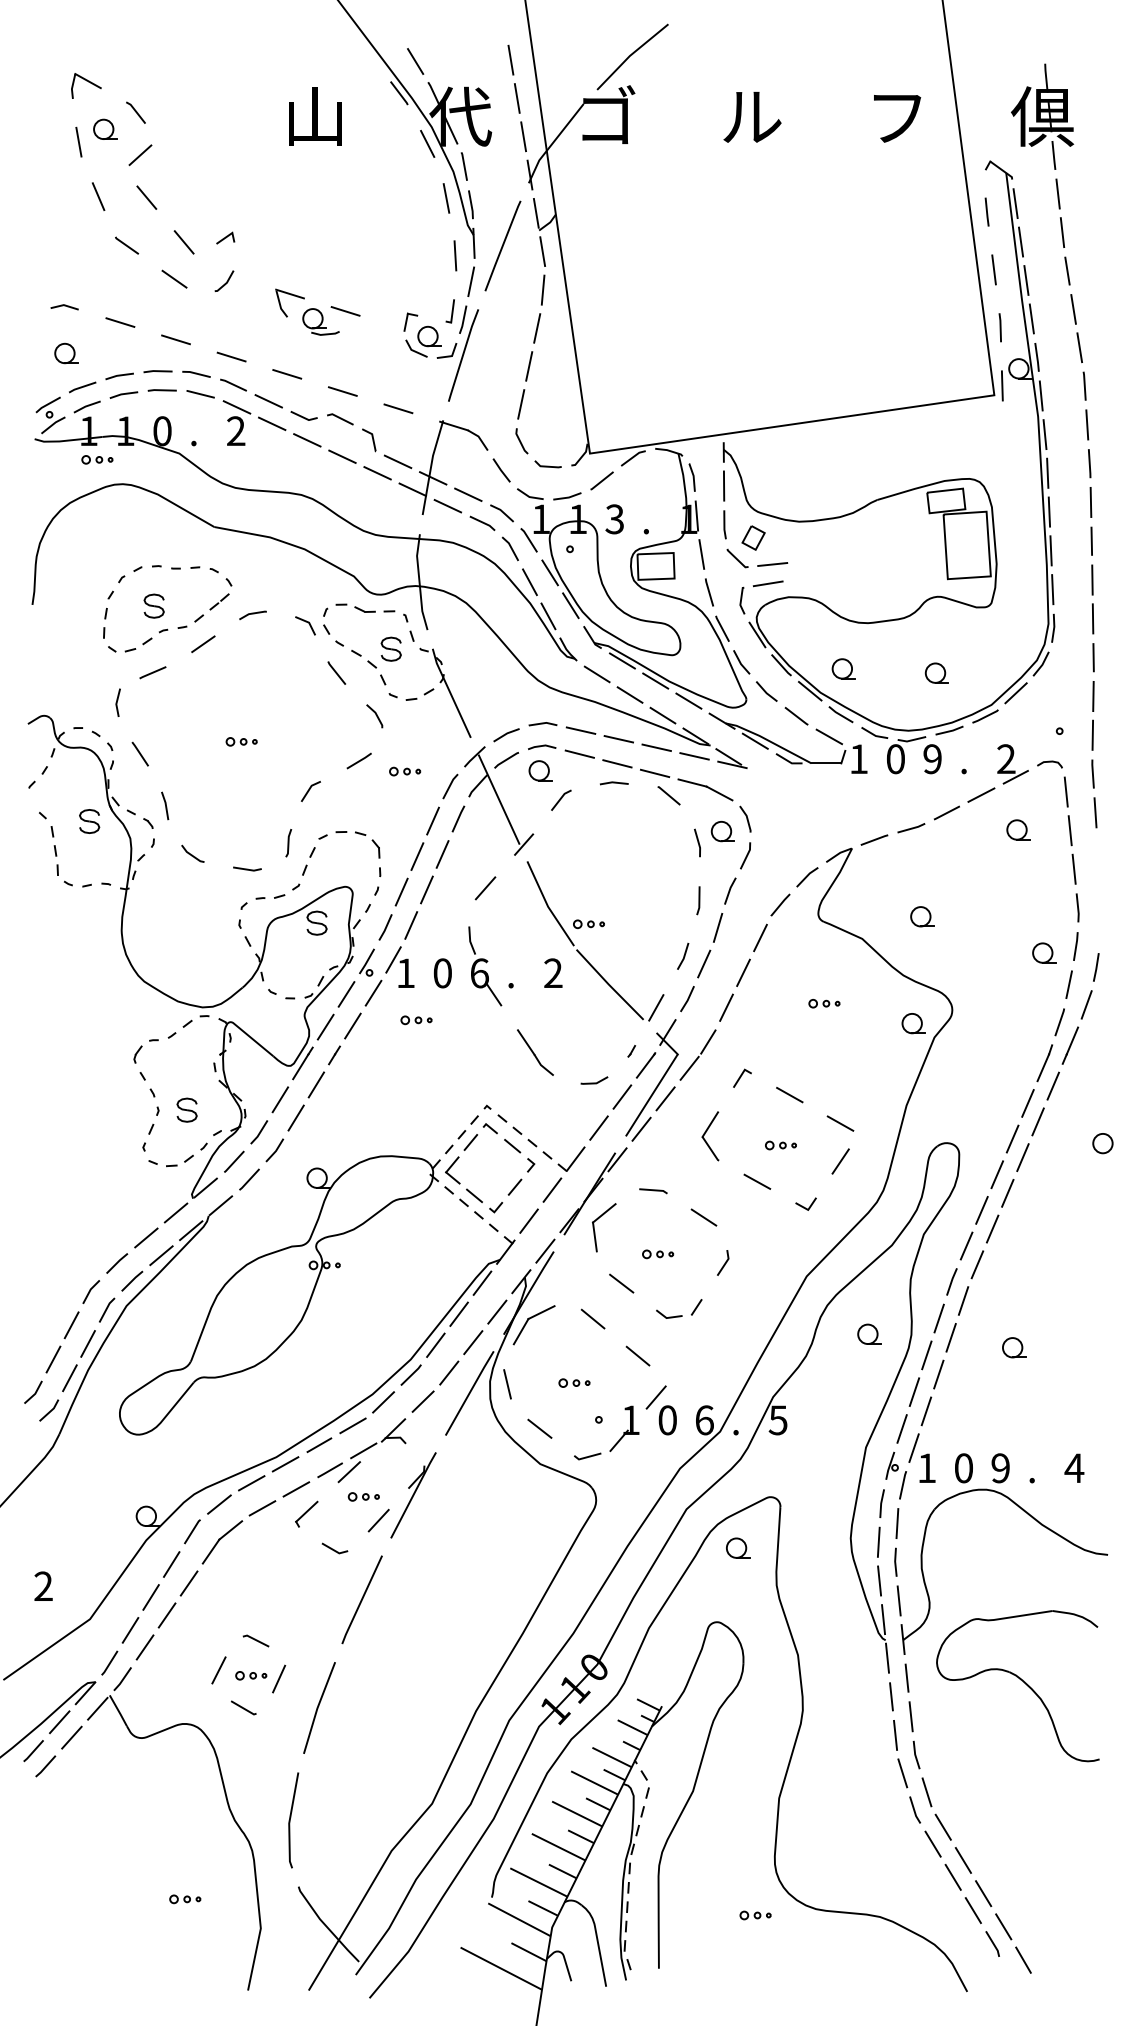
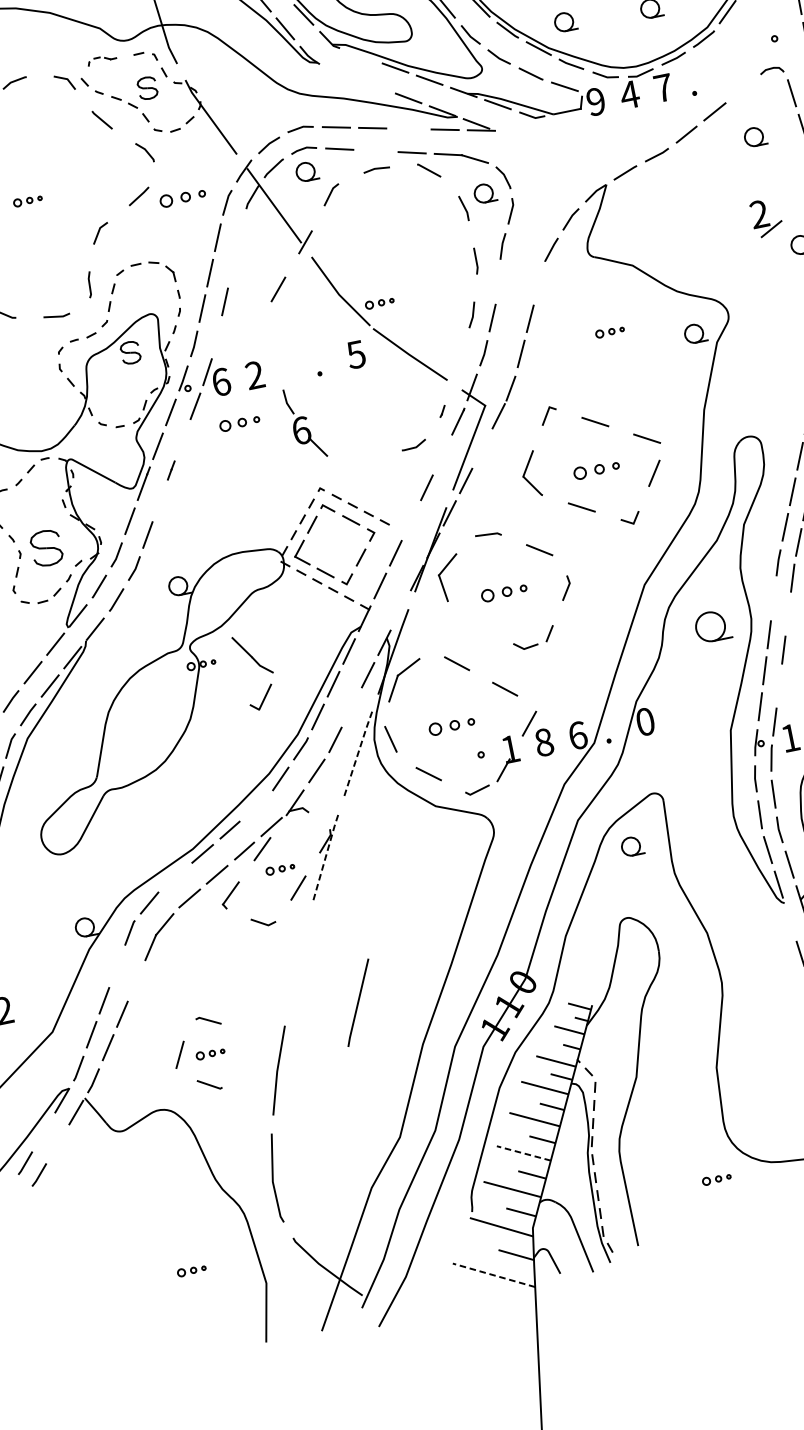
part: (349, 609) -> (101, 59), size x0.6
line: (621, 660) -> (360, 55), removed
line: (596, 674) -> (340, 73), removed
line: (629, 694) -> (374, 85), removed
line: (656, 747) -> (408, 128), removed
text: (858, 759) -> (595, 102), 1 -> 9
text: (895, 759) -> (629, 95), 0 -> 4
text: (932, 759) -> (663, 88), 9 -> 7
line: (617, 763) -> (375, 150), removed
part: (1012, 764) -> (766, 218), moved
part: (405, 771) -> (183, 197), size x1.6
line: (458, 818) -> (240, 230), removed
line: (442, 854) -> (232, 266), removed
part: (922, 916) -> (683, 233), removed
line: (411, 925) -> (217, 337), removed
line: (717, 927) -> (498, 282), removed
line: (760, 937) -> (539, 283), removed
part: (485, 966) -> (305, 423), moved
text: (406, 973) -> (221, 382), 1 -> 6
text: (442, 973) -> (254, 375), 0 -> 2
text: (552, 973) -> (355, 354), 2 -> 5
line: (656, 1007) -> (457, 366), removed
part: (416, 1020) -> (239, 423), size x1.4
line: (352, 1025) -> (182, 439), removed
part: (535, 1052) -> (252, 655), moved
line: (316, 1084) -> (160, 500), removed
line: (622, 1096) -> (442, 454), removed
line: (665, 1098) -> (482, 448), removed
part: (186, 1109) -> (45, 547), size x1.6
part: (780, 1145) -> (596, 469), size x1.6
part: (571, 1158) -> (261, 697), moved
line: (545, 1250) -> (400, 609), removed
part: (658, 1254) -> (504, 592), size x1.6
line: (621, 1283) -> (476, 625), removed
line: (938, 1318) -> (773, 598), removed
part: (869, 1333) -> (712, 625), size x1.6
line: (950, 1337) -> (787, 614), removed
line: (473, 1342) -> (351, 707), removed
part: (574, 1382) -> (451, 725), size x1.6
line: (469, 1393) -> (357, 754), solid -> dashed
line: (926, 1411) -> (779, 686), removed
text: (667, 1420) -> (544, 742), 0 -> 8
text: (777, 1420) -> (644, 722), 5 -> 0
line: (352, 1425) -> (256, 805), removed
line: (251, 1483) -> (175, 877), removed
line: (413, 1495) -> (325, 858), solid -> dashed
line: (171, 1564) -> (116, 966), removed
line: (188, 1583) -> (135, 981), removed
line: (361, 1599) -> (357, 1002), moved
line: (887, 1657) -> (789, 918), removed
line: (279, 1678) -> (236, 1051), removed
line: (59, 1722) -> (43, 1132), removed
line: (71, 1737) -> (57, 1143), removed
line: (558, 1847) -> (523, 1153), solid -> dashed
line: (501, 1968) -> (494, 1275), solid -> dashed

